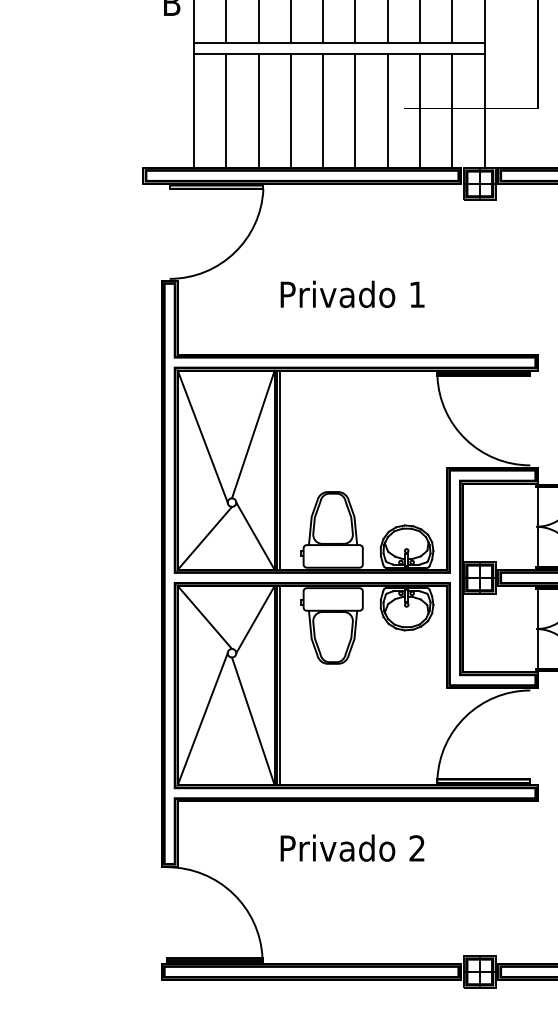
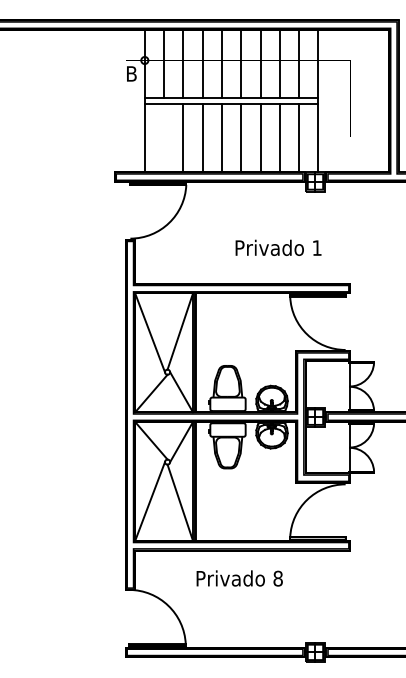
line: (226, 111) -> (164, 138), removed
text: (352, 293) -> (278, 247), moved
text: (416, 848) -> (277, 578), 2 -> 8

